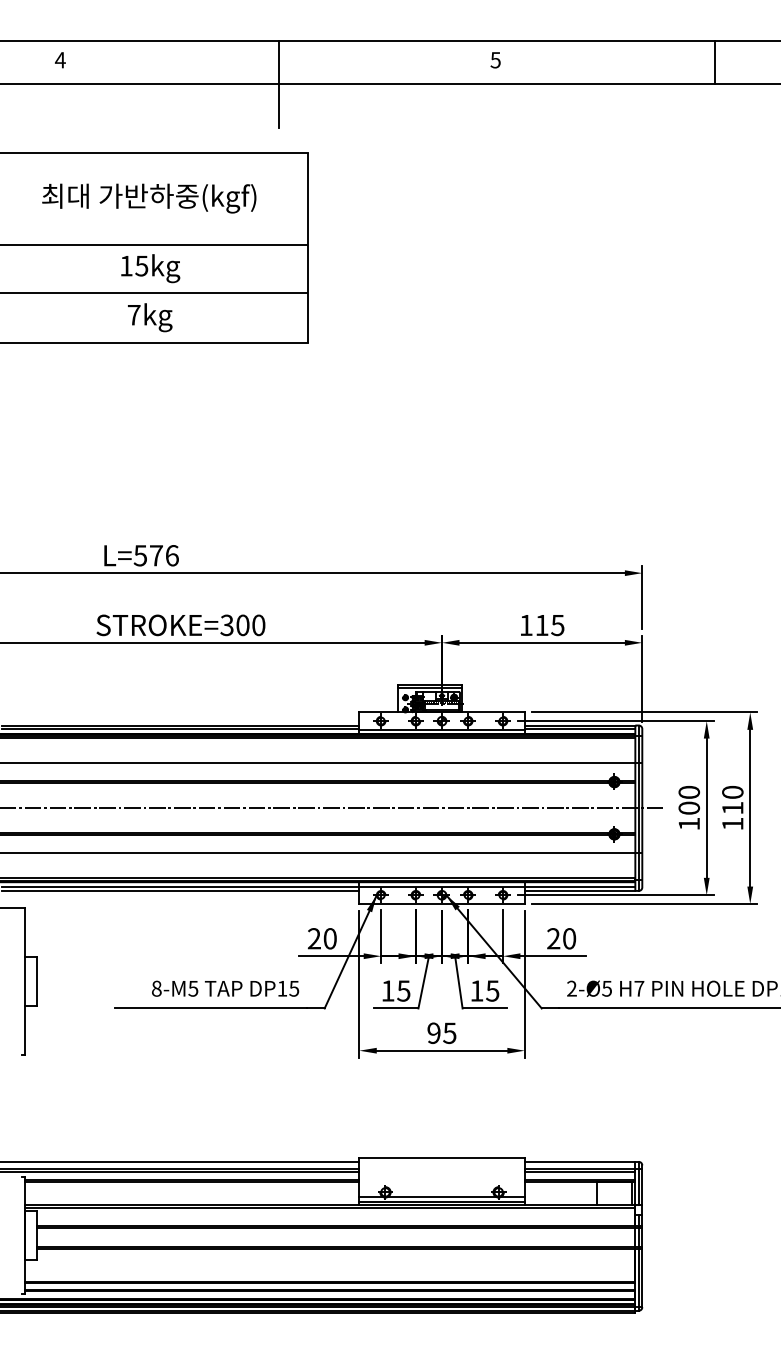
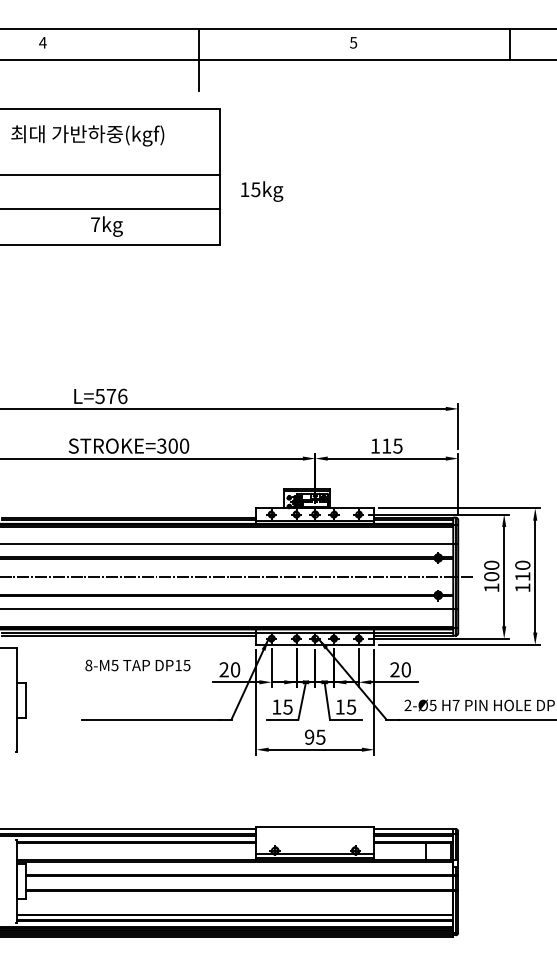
text: (149, 198) -> (87, 135), moved
text: (150, 268) -> (262, 191), moved
text: (225, 988) -> (137, 665), moved

